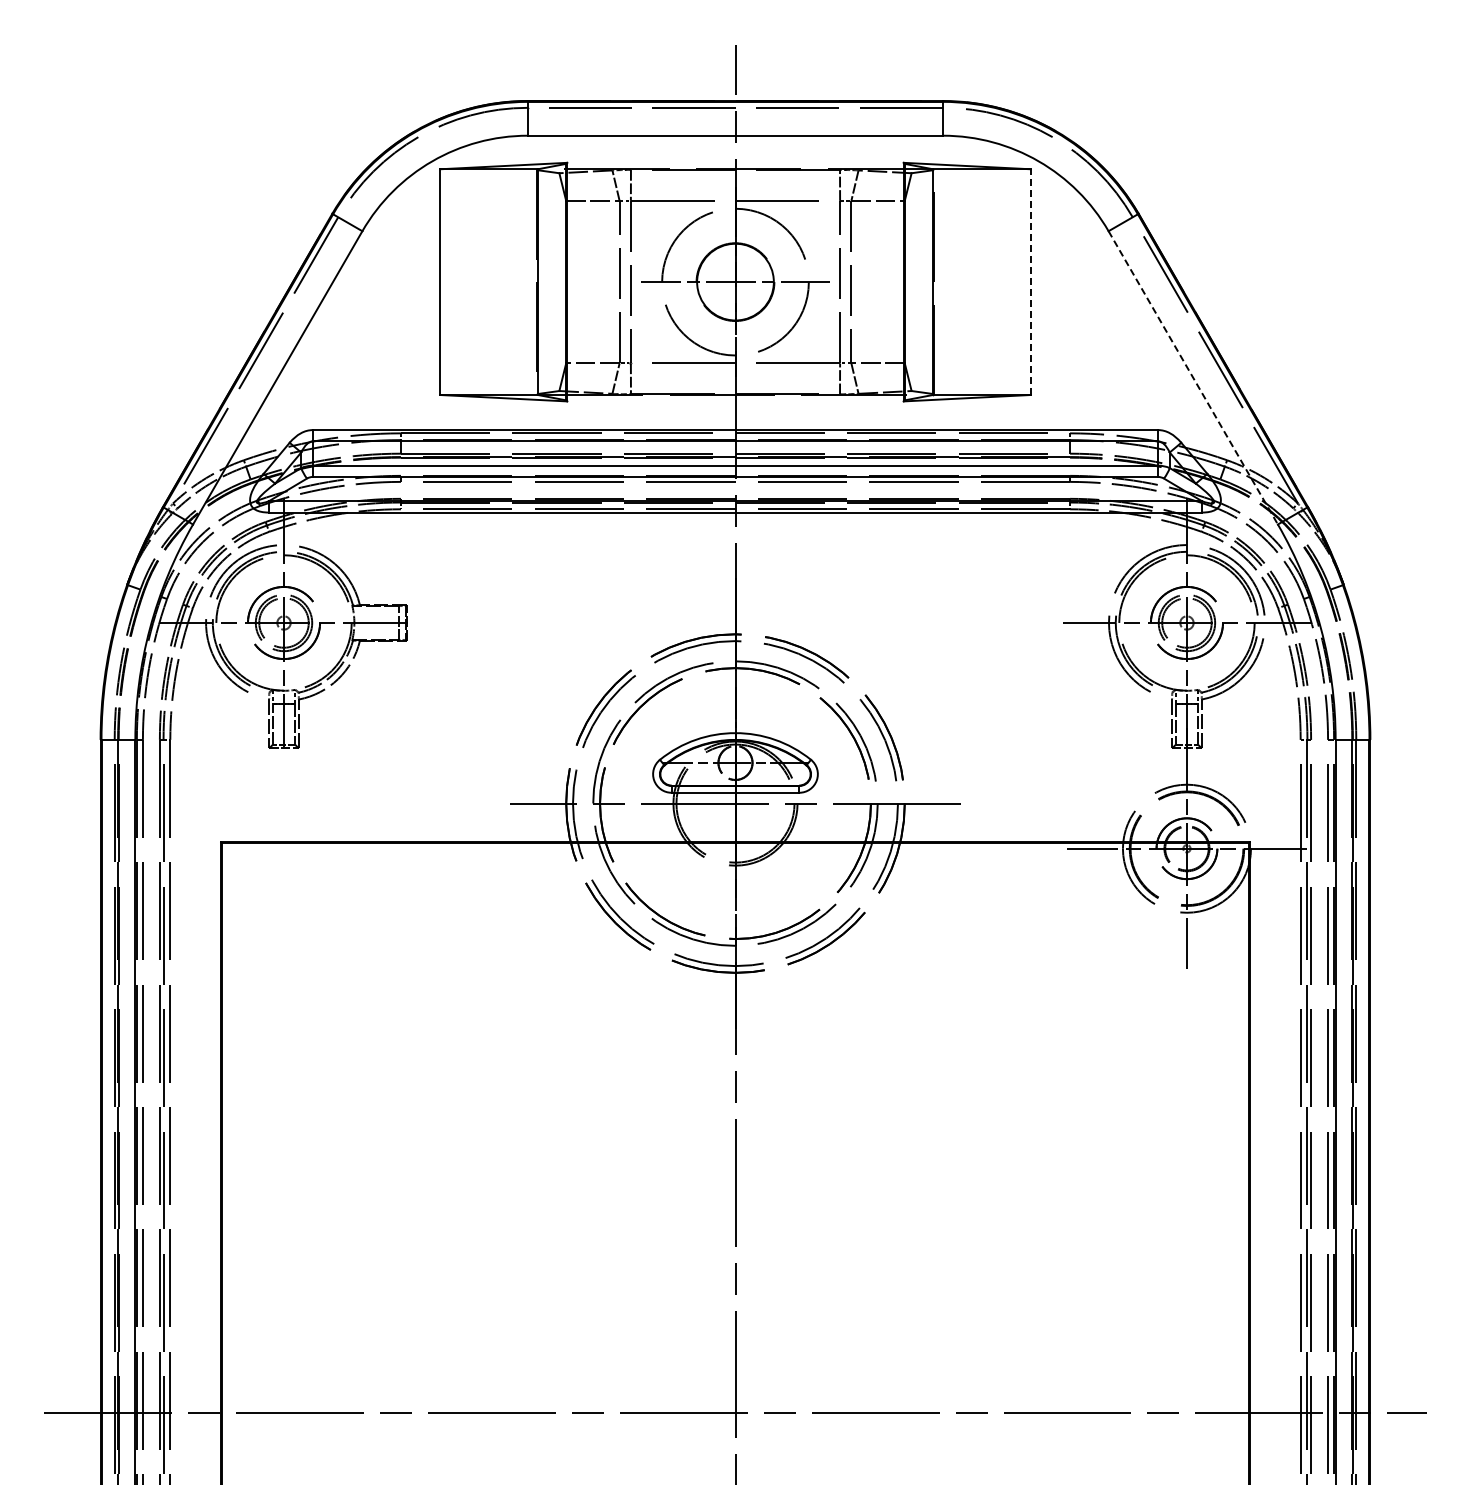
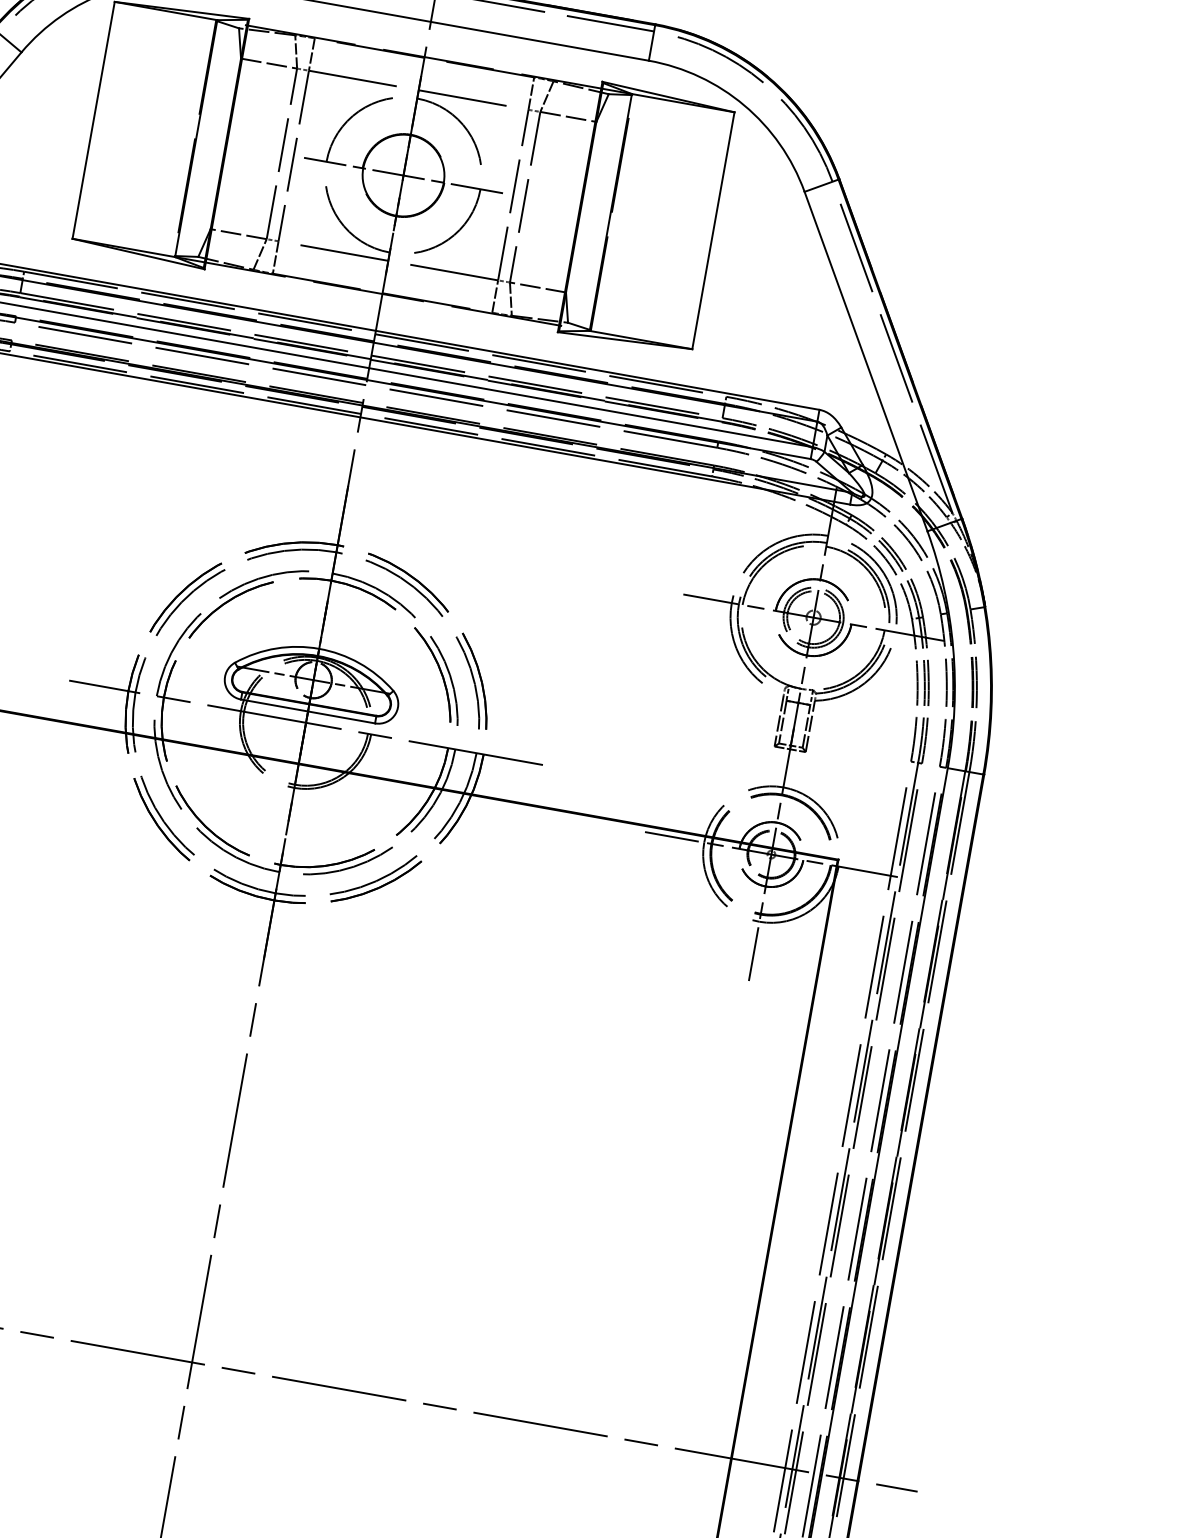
line: (1030, 282) -> (713, 231), dashed -> solid
line: (1193, 378) -> (866, 362), dashed -> solid

